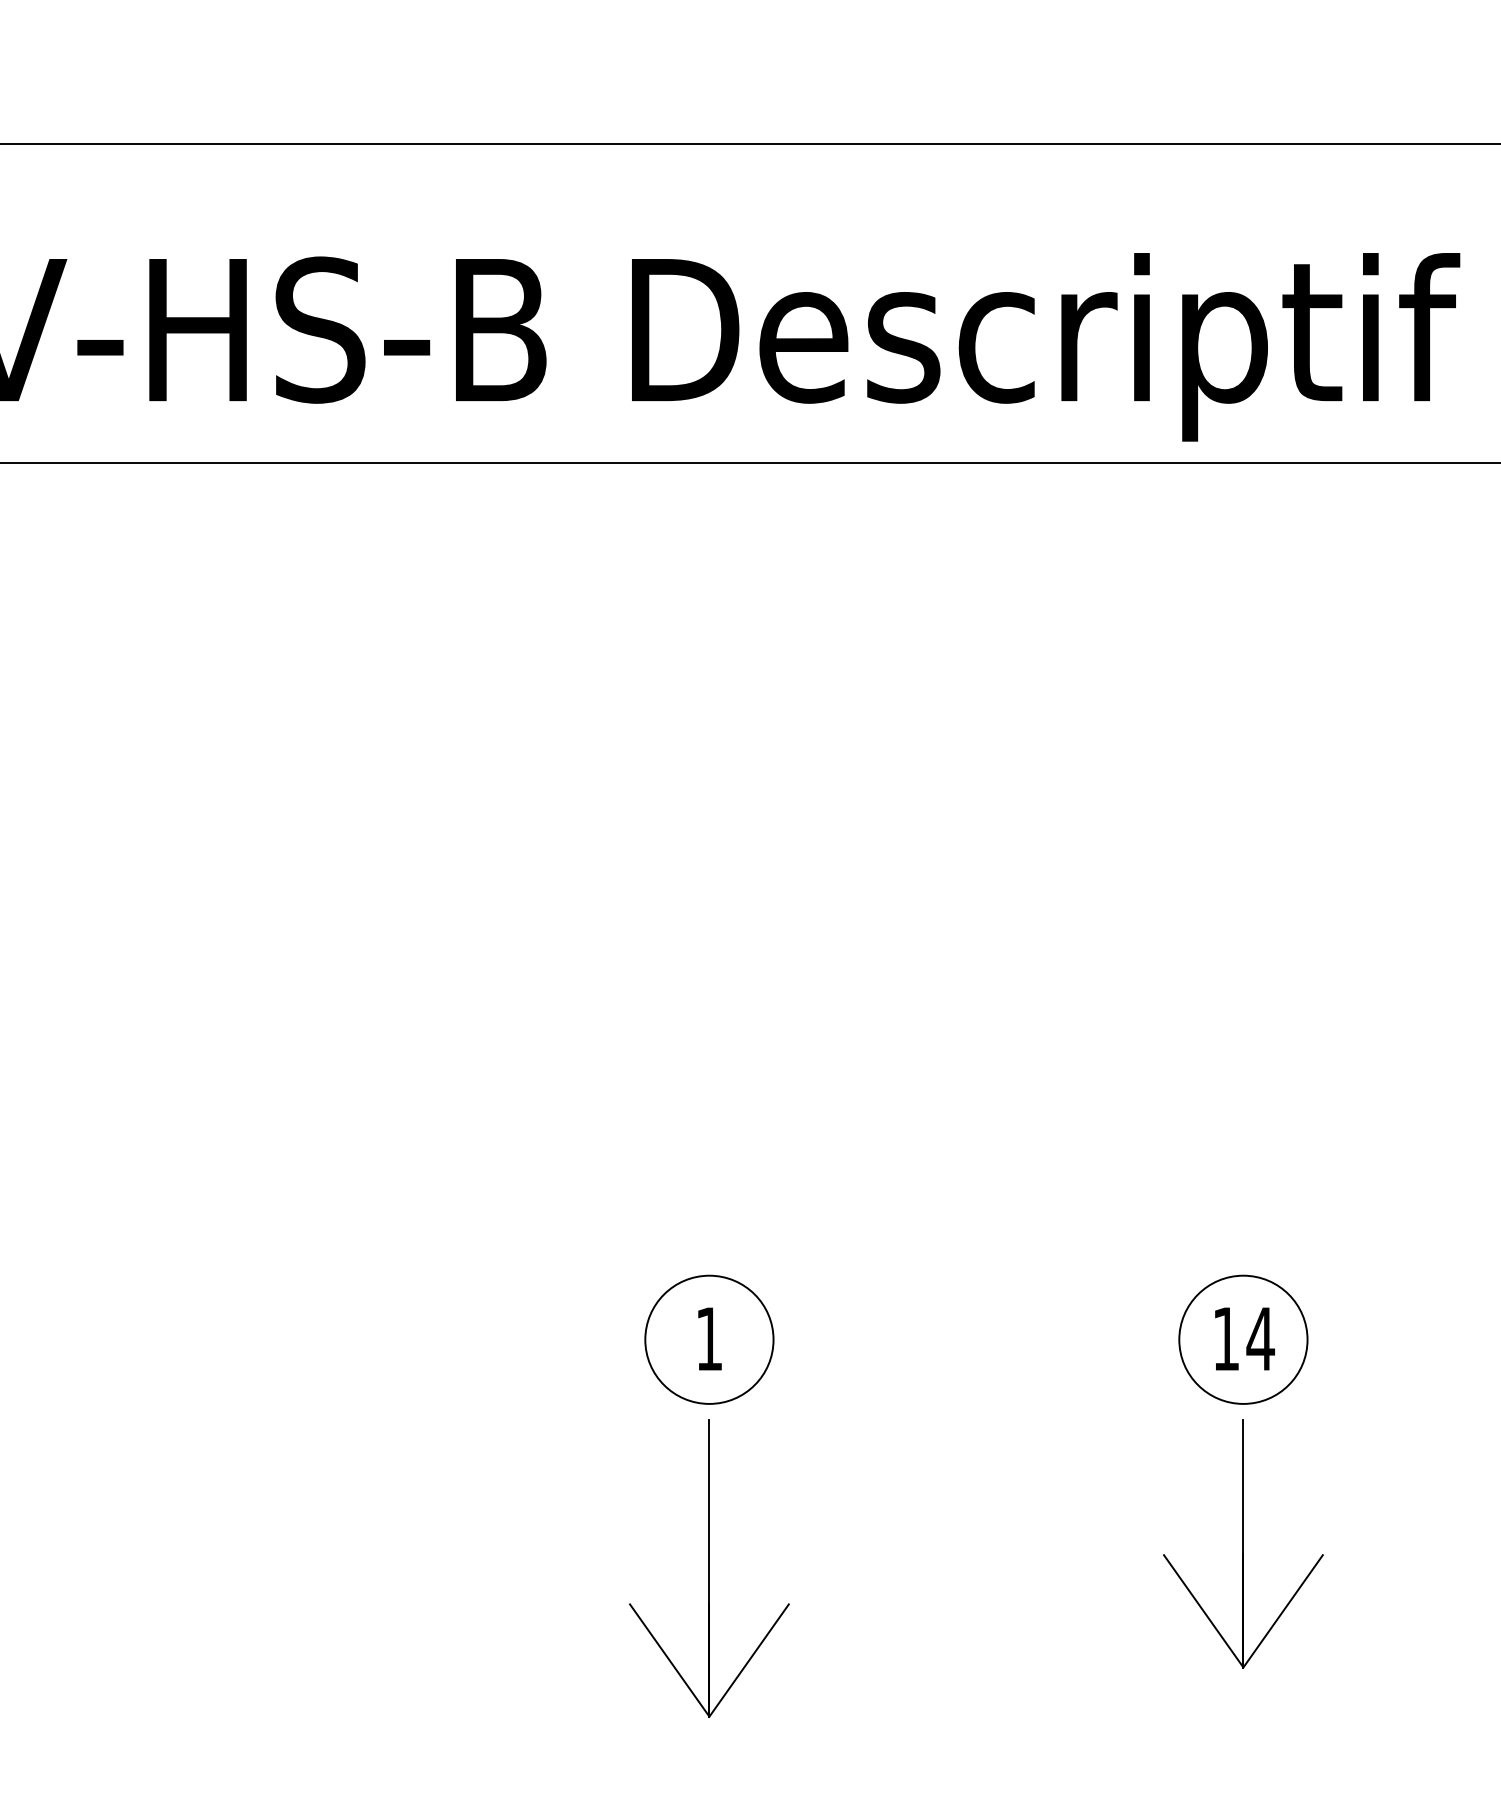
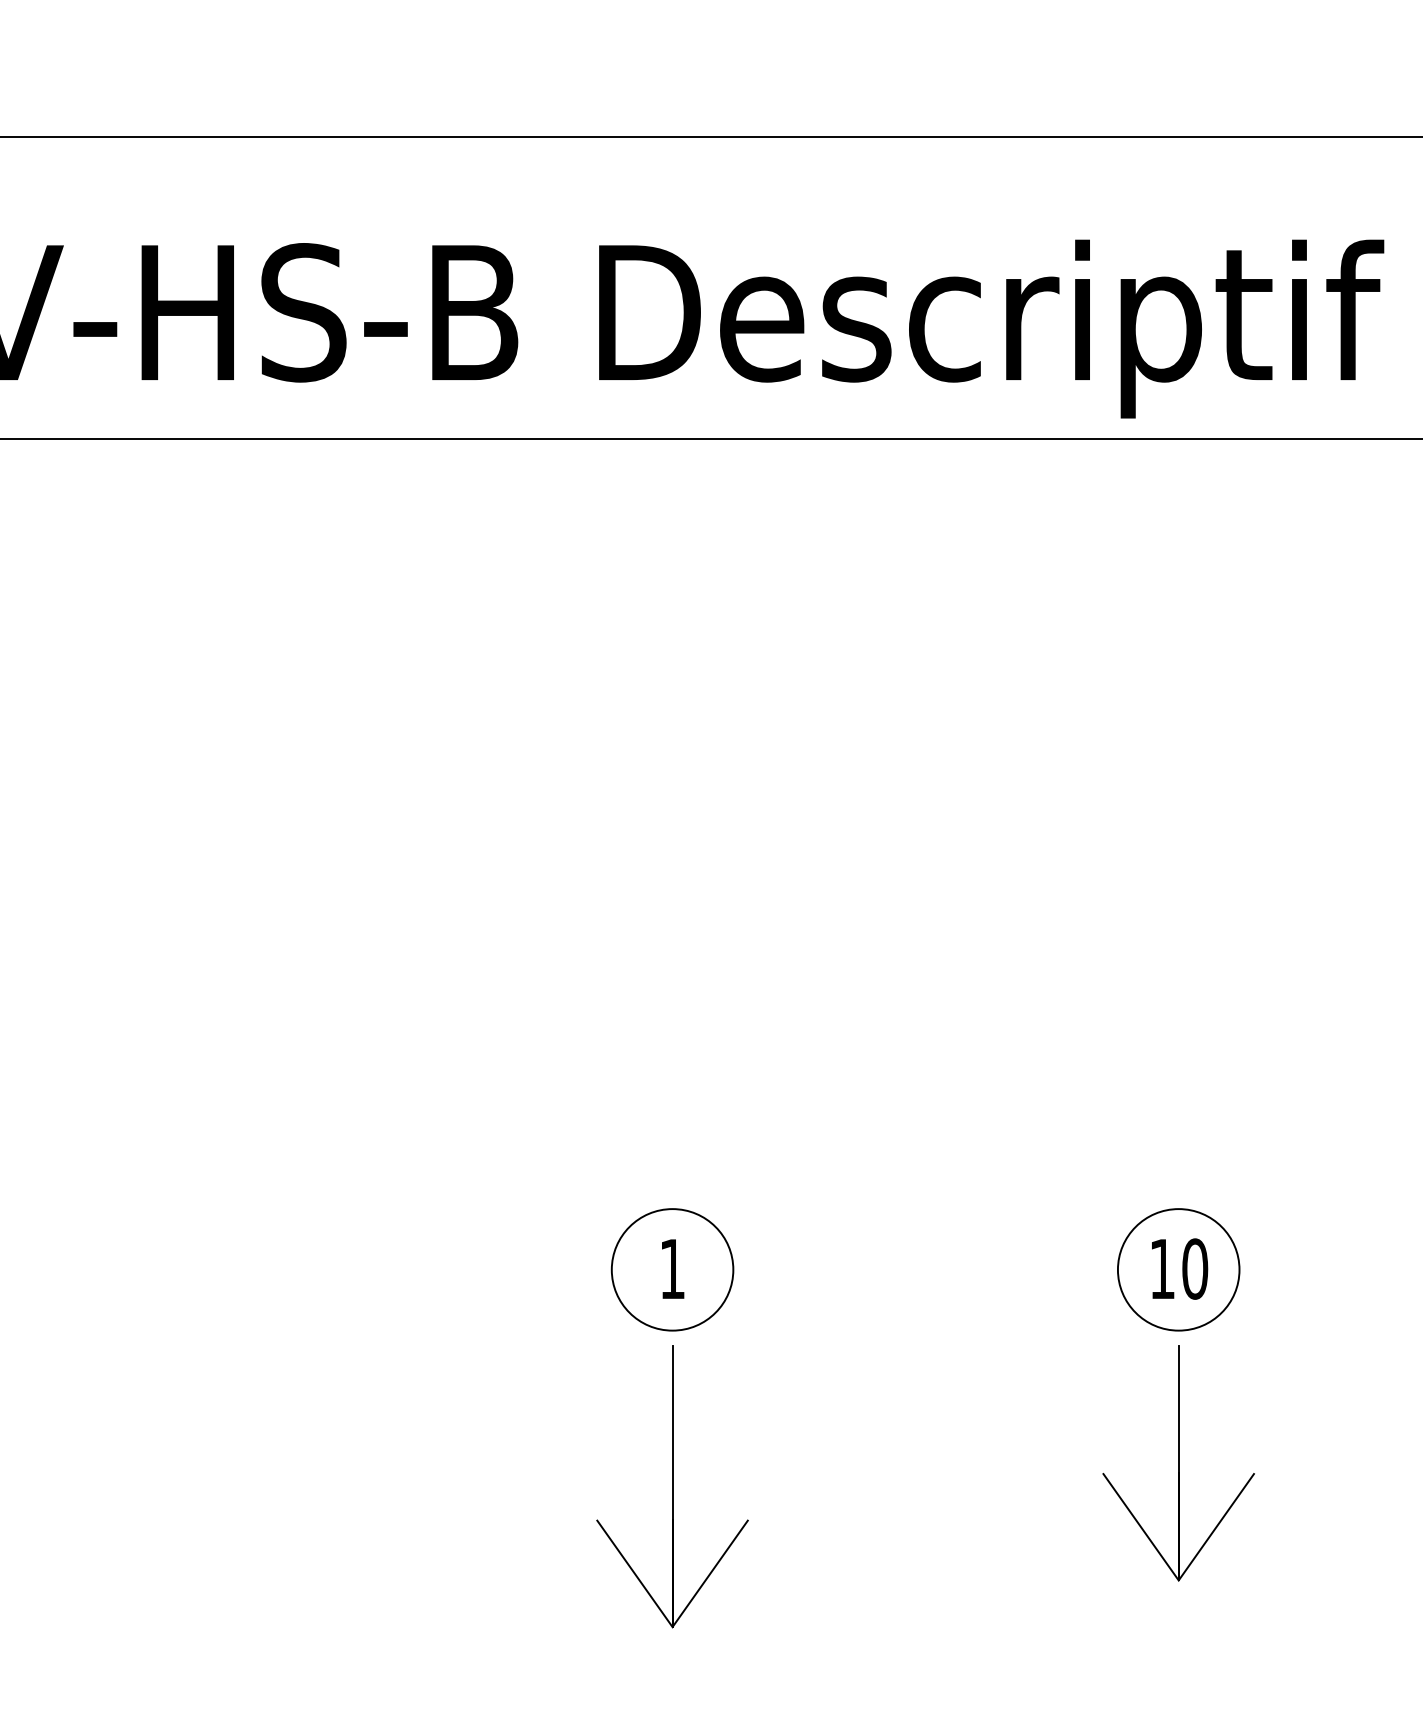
text: (1260, 1338) -> (1194, 1268), 14 -> 10

